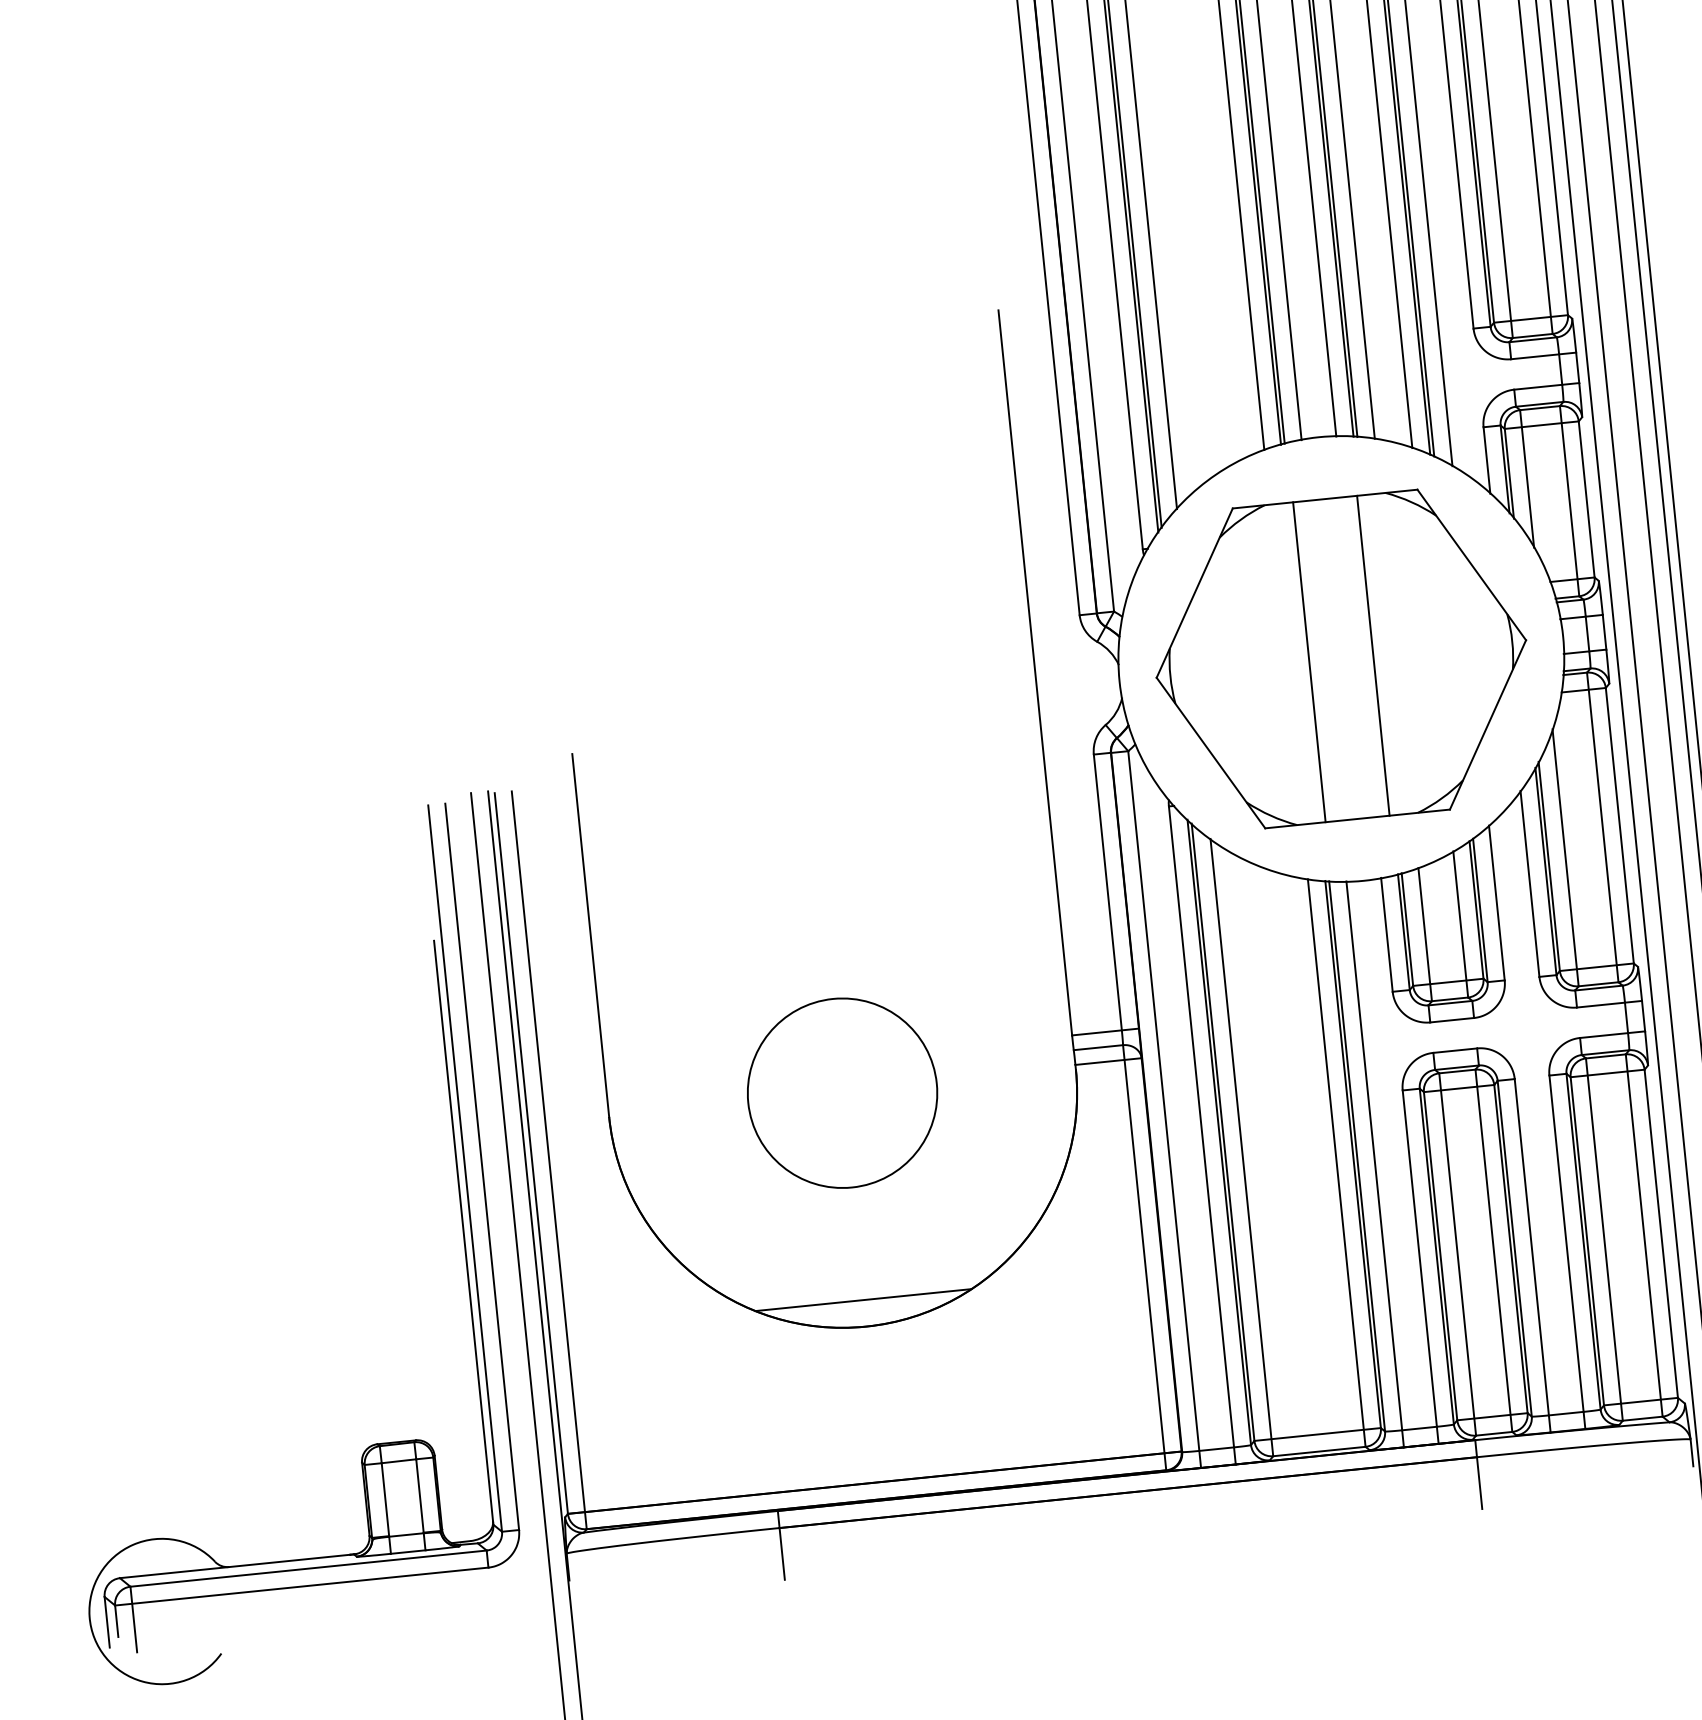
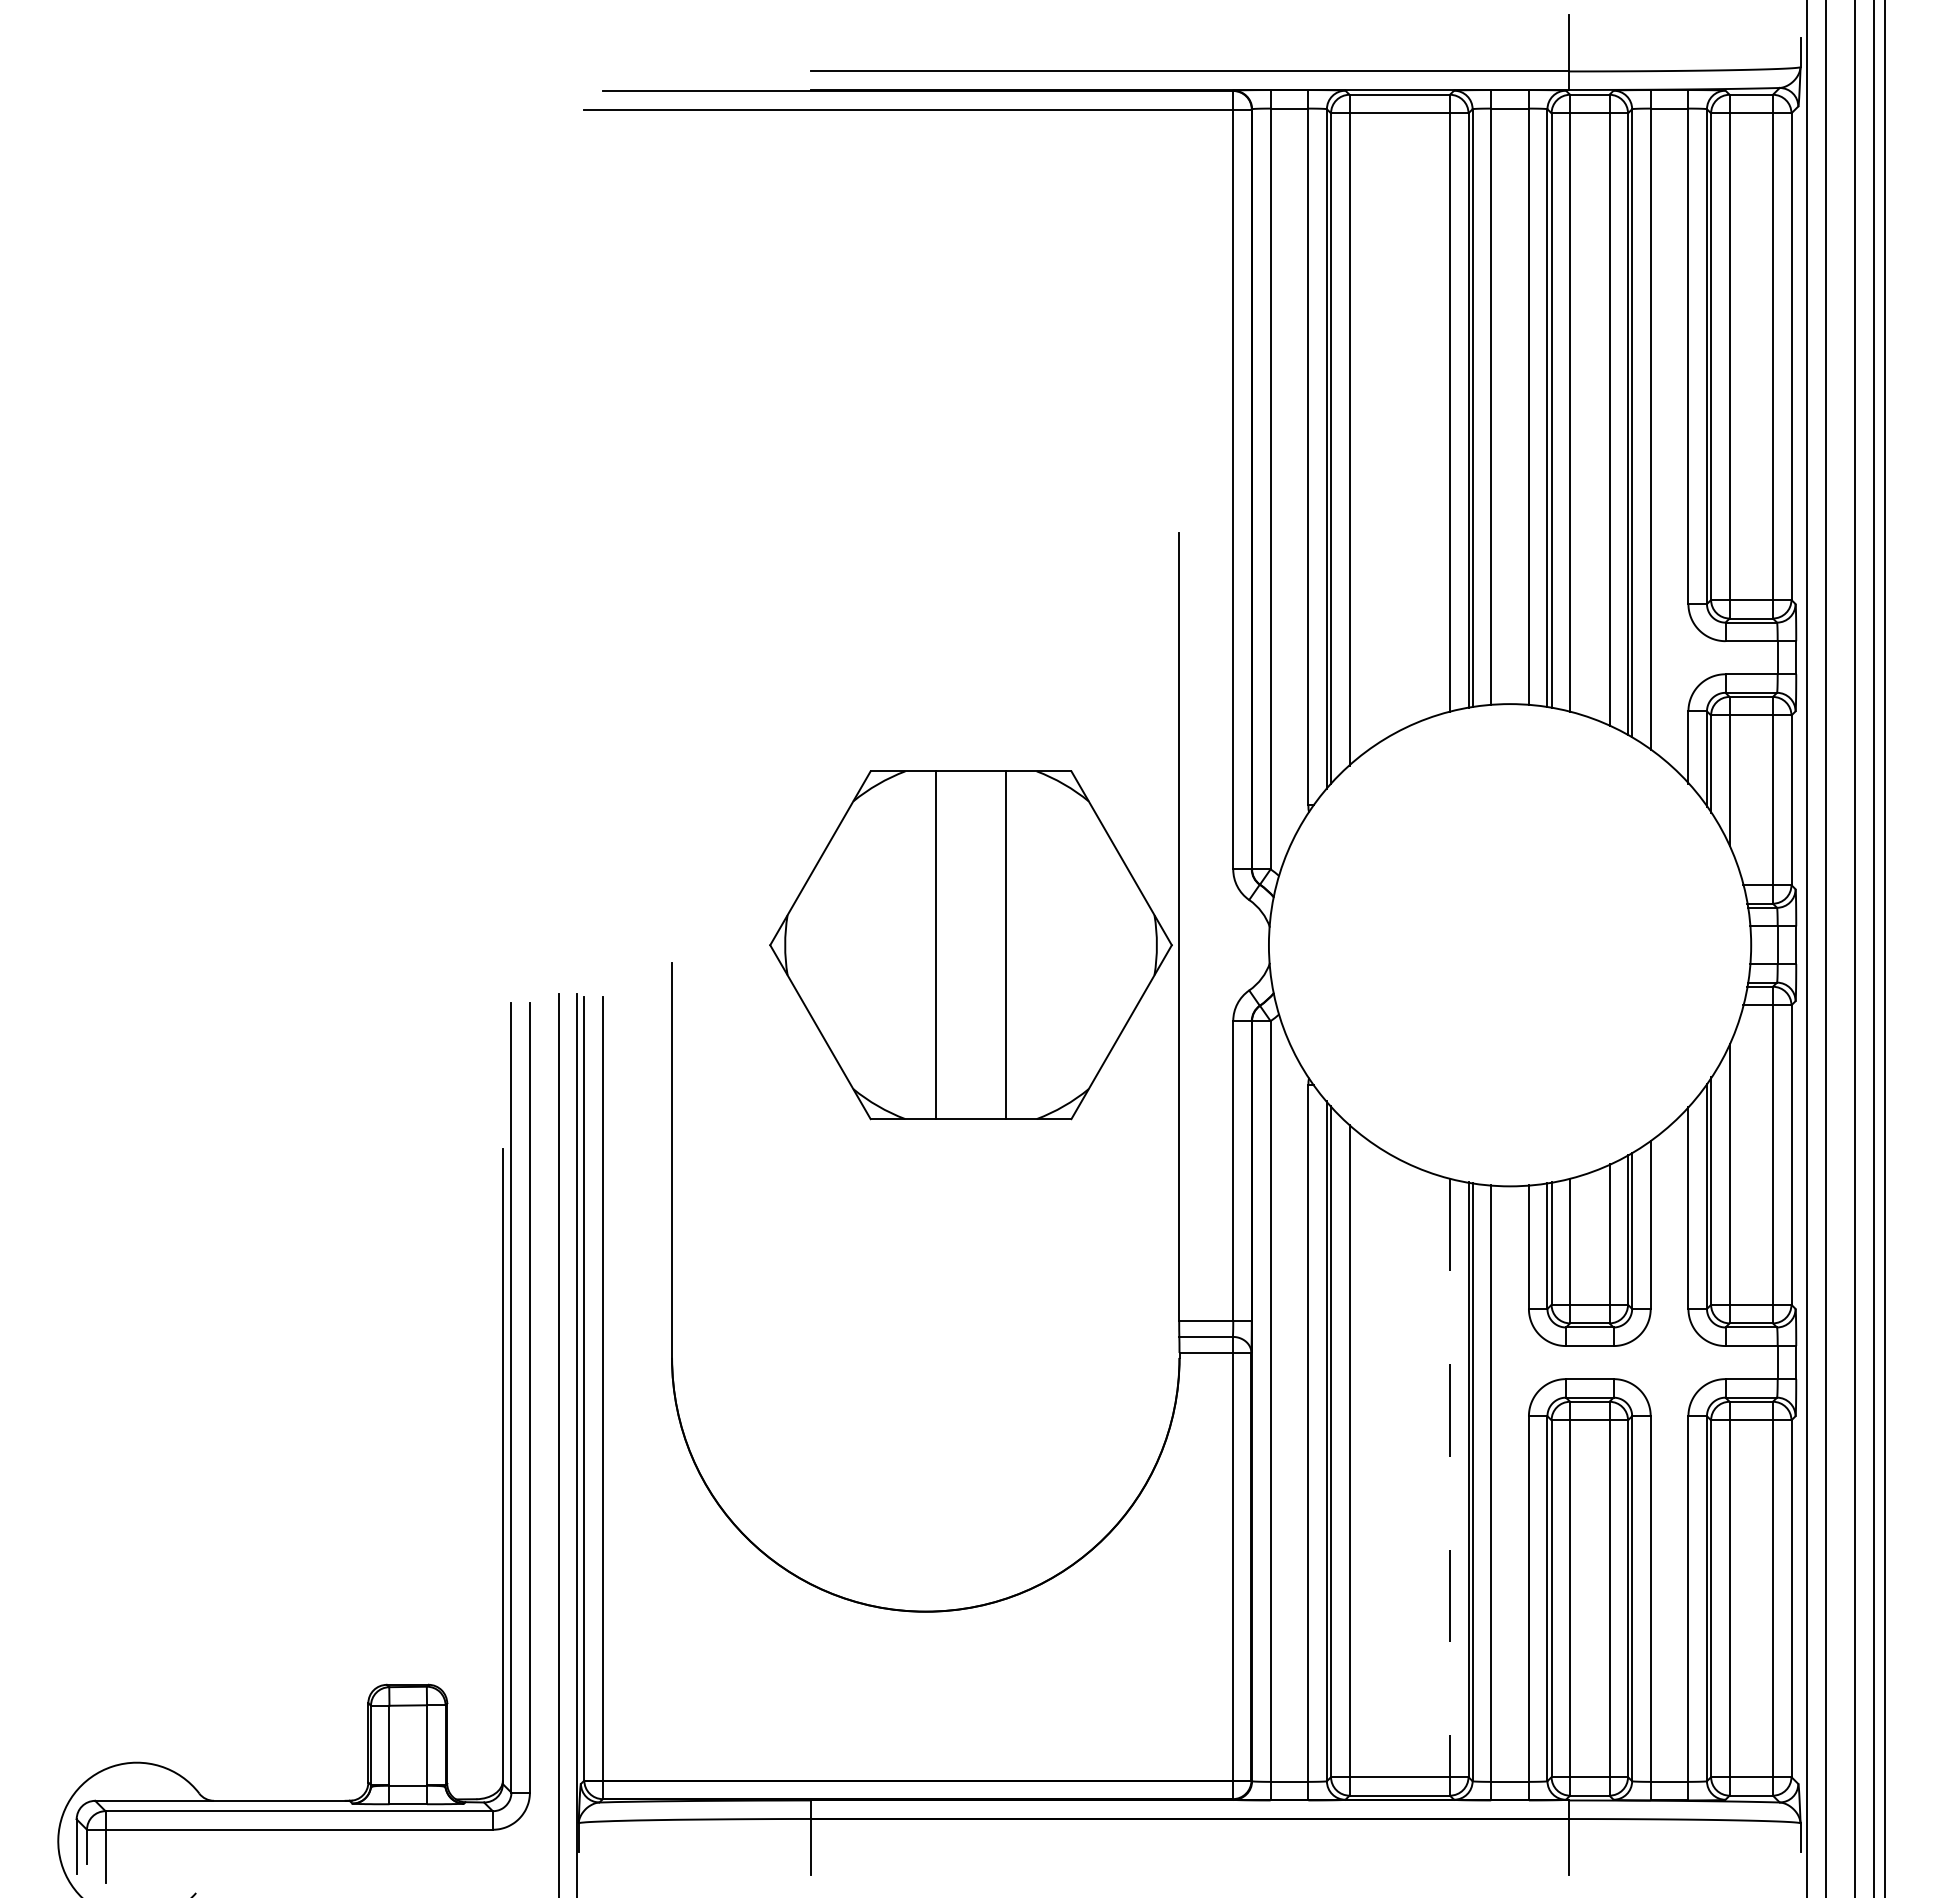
part: (1340, 659) -> (970, 945), moved
circle: (842, 1092) -> (925, 1357), removed
line: (1336, 1163) -> (1449, 1487), solid -> dashed
line: (863, 1299) -> (925, 1582), removed

